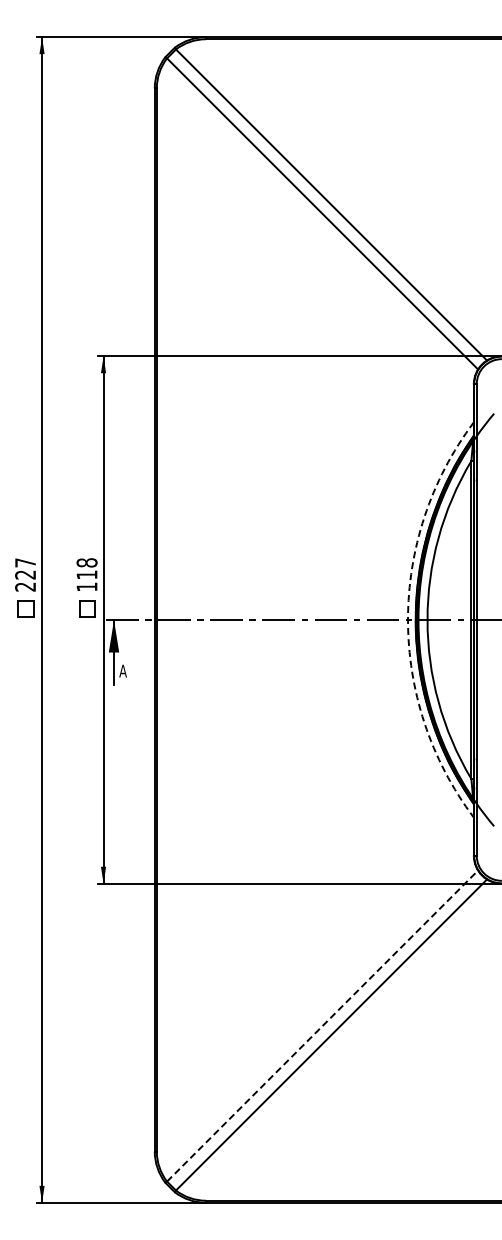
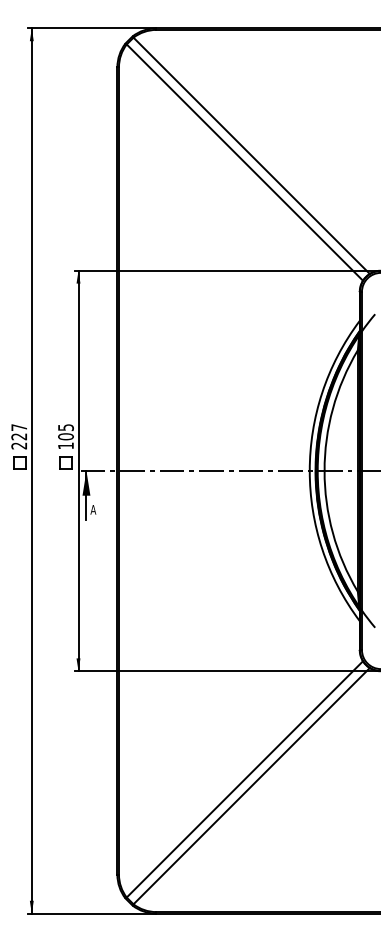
text: (86, 568) -> (65, 431), 118 -> 105
arc: (408, 620) -> (310, 471), dashed -> solid
line: (322, 1026) -> (244, 779), dashed -> solid

